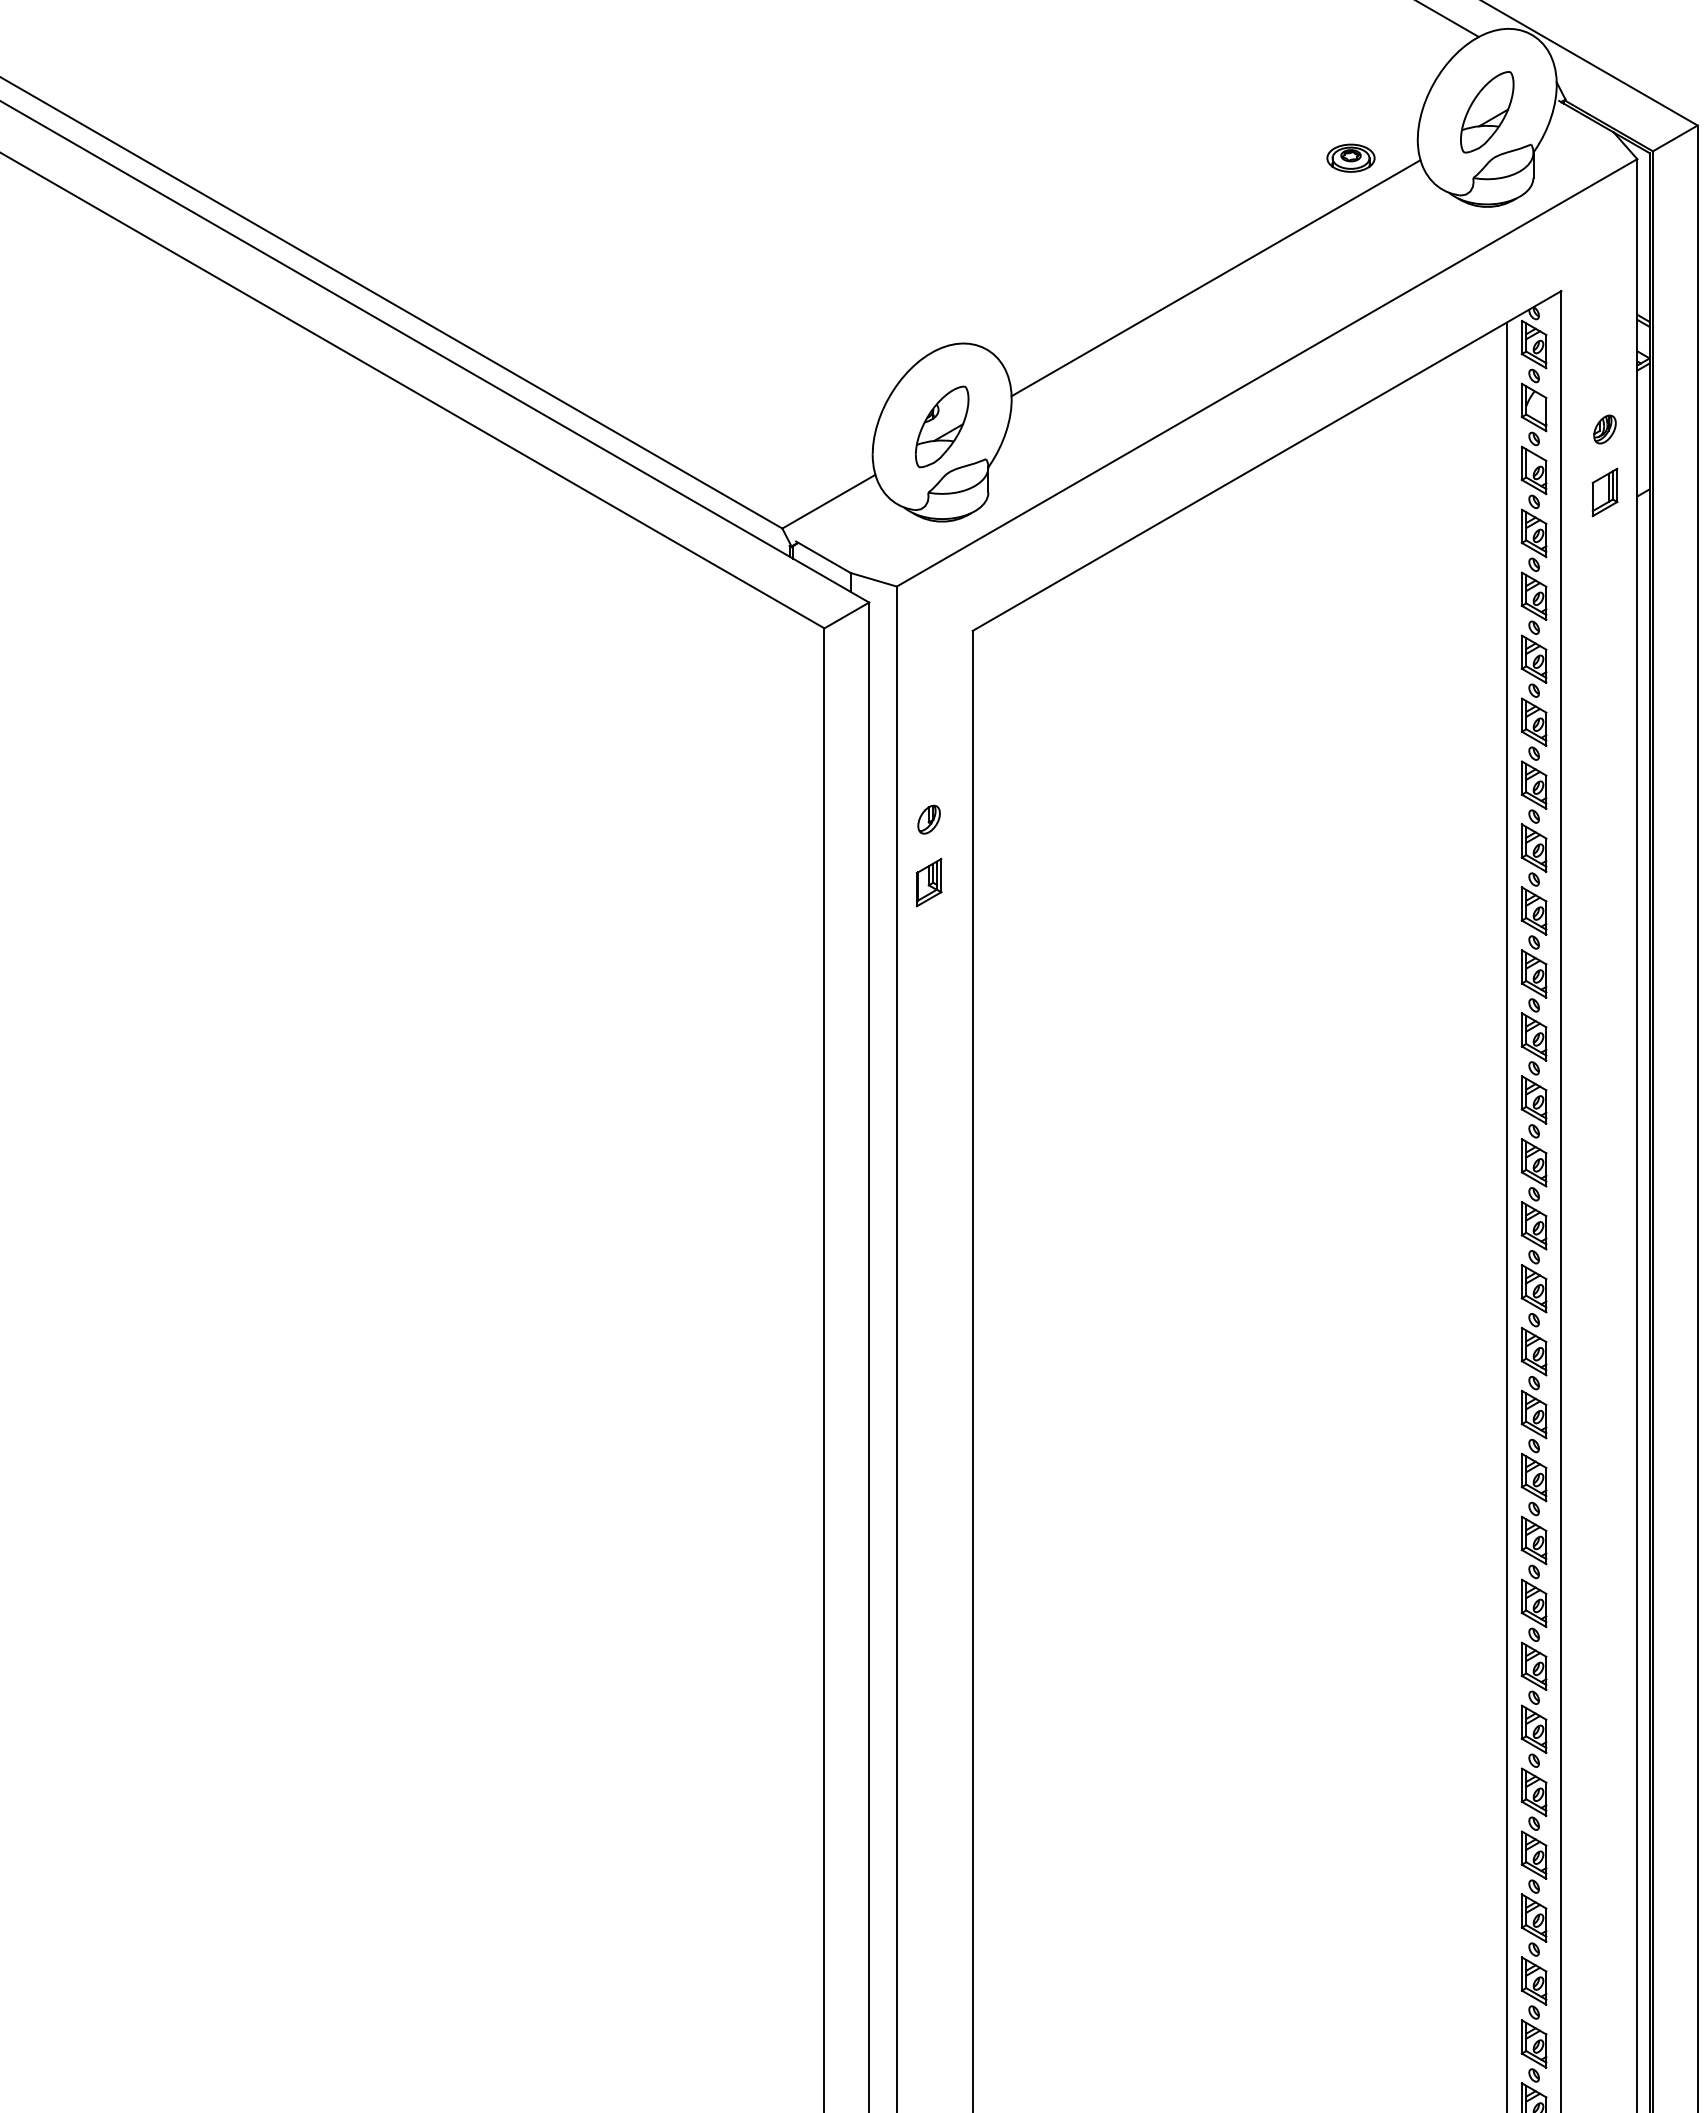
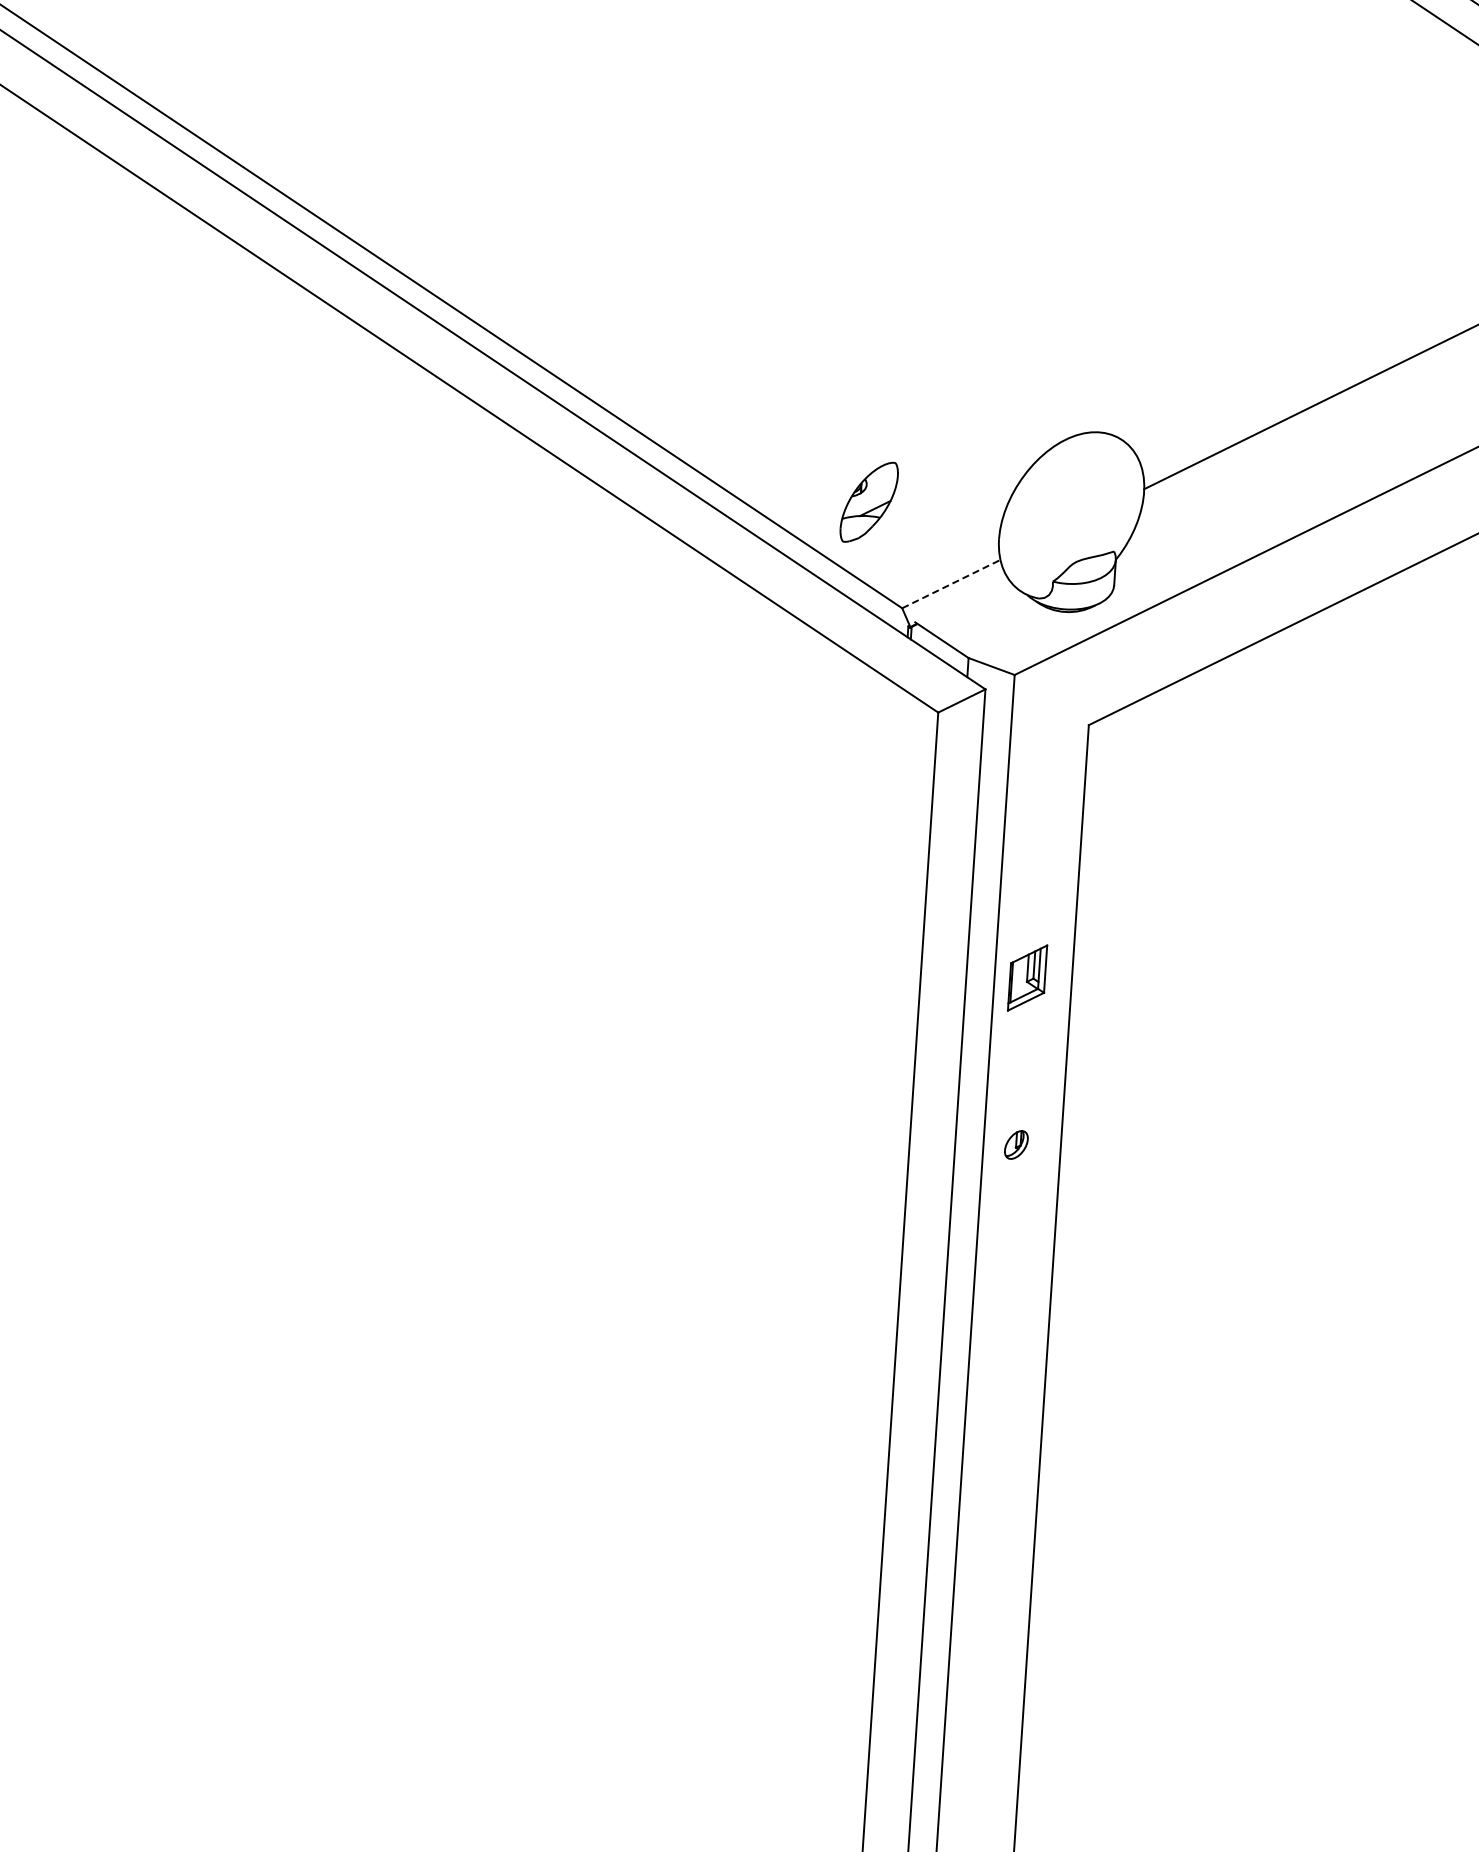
part: (942, 426) -> (869, 501), moved
line: (828, 501) -> (950, 583), solid -> dashed
part: (928, 819) -> (1015, 1144), moved
part: (928, 882) -> (1026, 978), size x1.4

